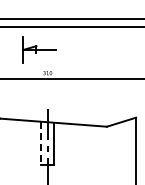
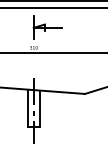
part: (39, 49) -> (47, 27), moved
line: (41, 143) -> (28, 108), dashed -> solid

